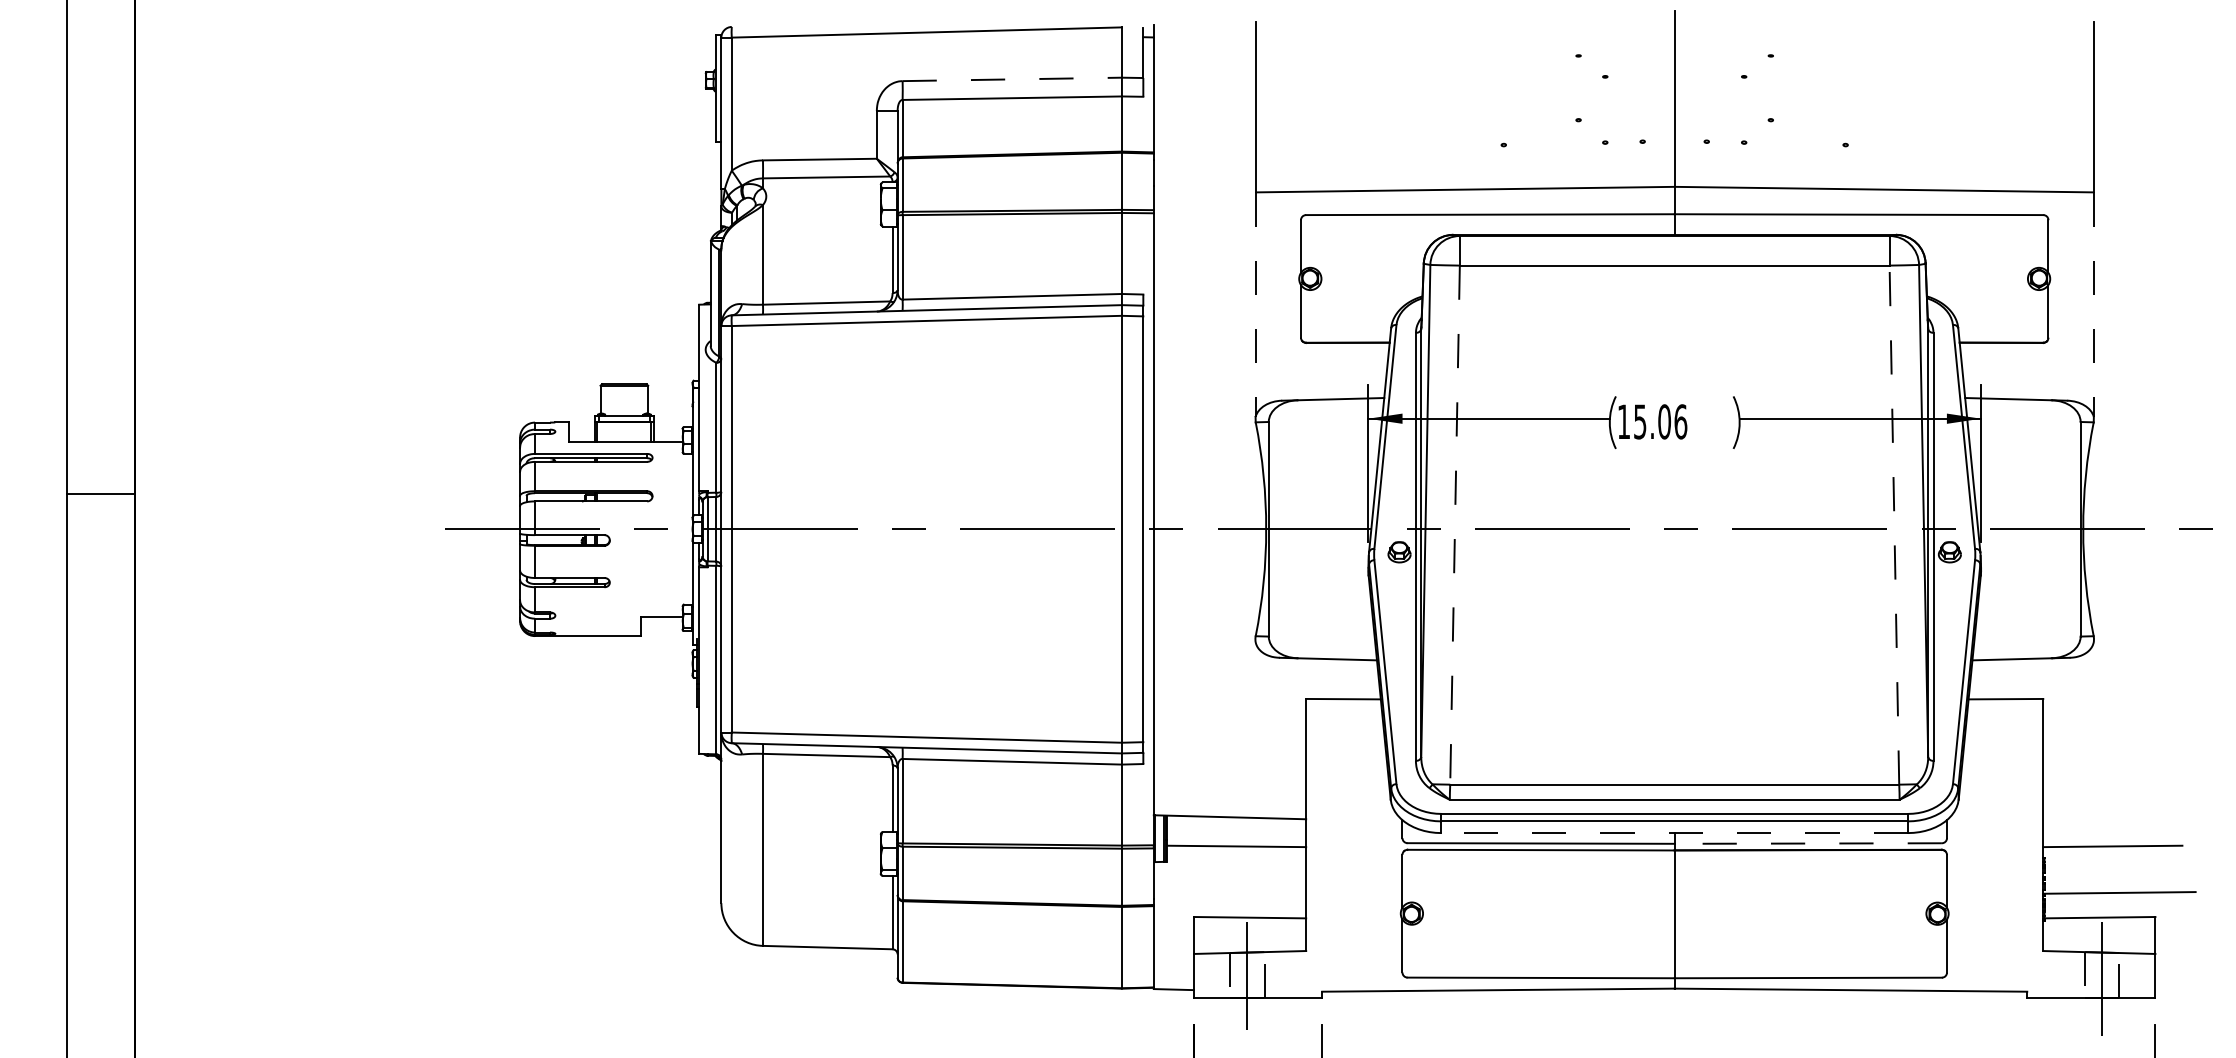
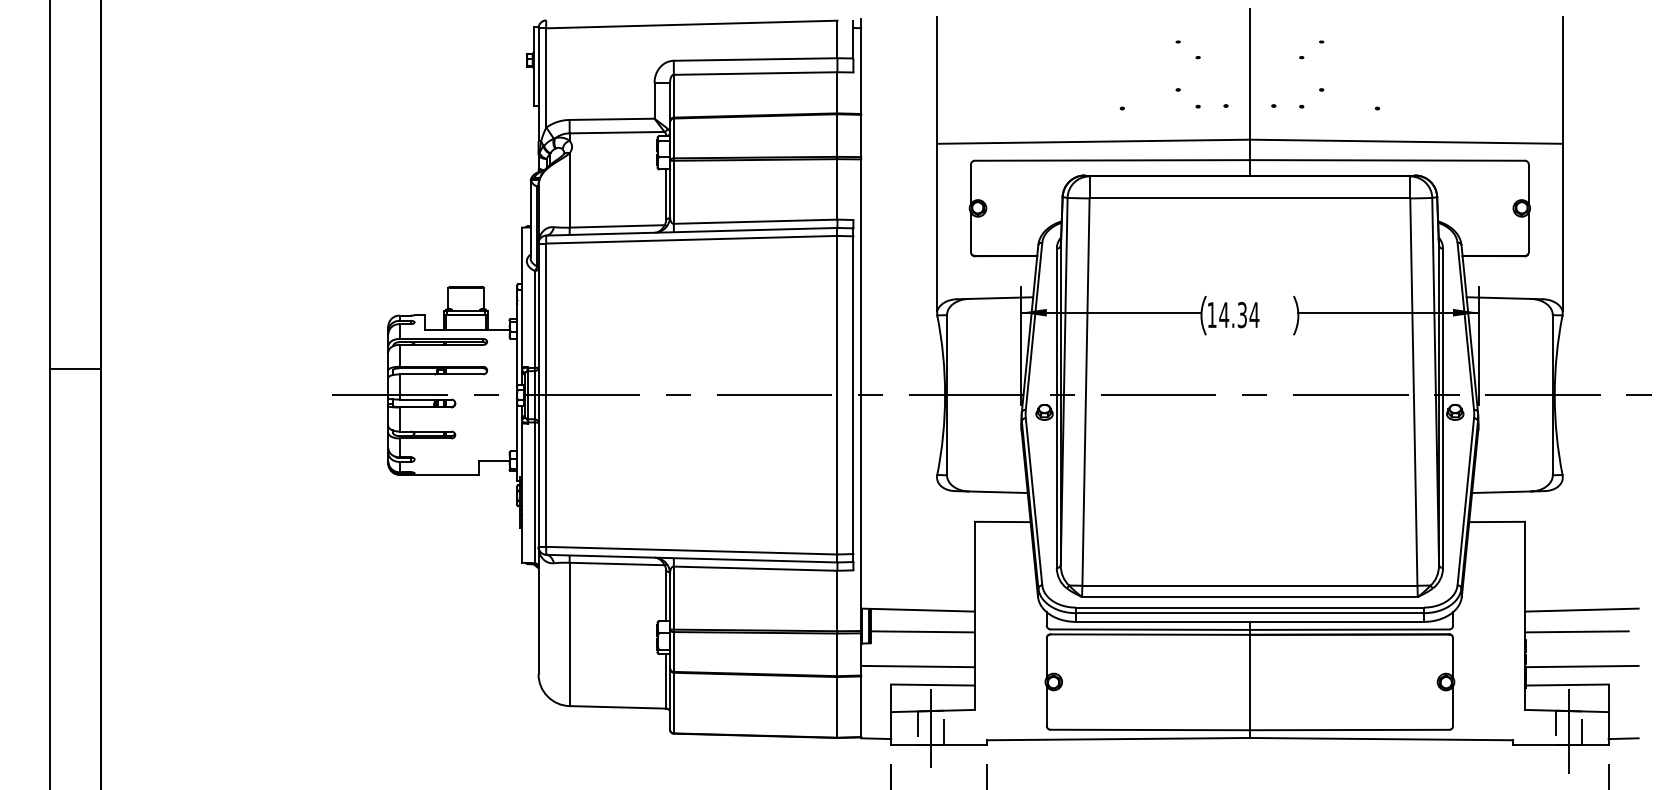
line: (1012, 79) -> (755, 59), dashed -> solid
line: (1255, 305) -> (937, 228), dashed -> solid
line: (2093, 305) -> (1562, 228), dashed -> solid
text: (1660, 421) -> (1239, 314), 15.06 -> 14.34
line: (1455, 525) -> (1086, 392), dashed -> solid
line: (1894, 525) -> (1413, 392), dashed -> solid
line: (2119, 817) -> (1581, 610), added
line: (1674, 833) -> (1249, 622), dashed -> solid
line: (1808, 843) -> (1349, 629), dashed -> solid
line: (1229, 892) -> (917, 666), added
line: (2175, 989) -> (1623, 738), added

